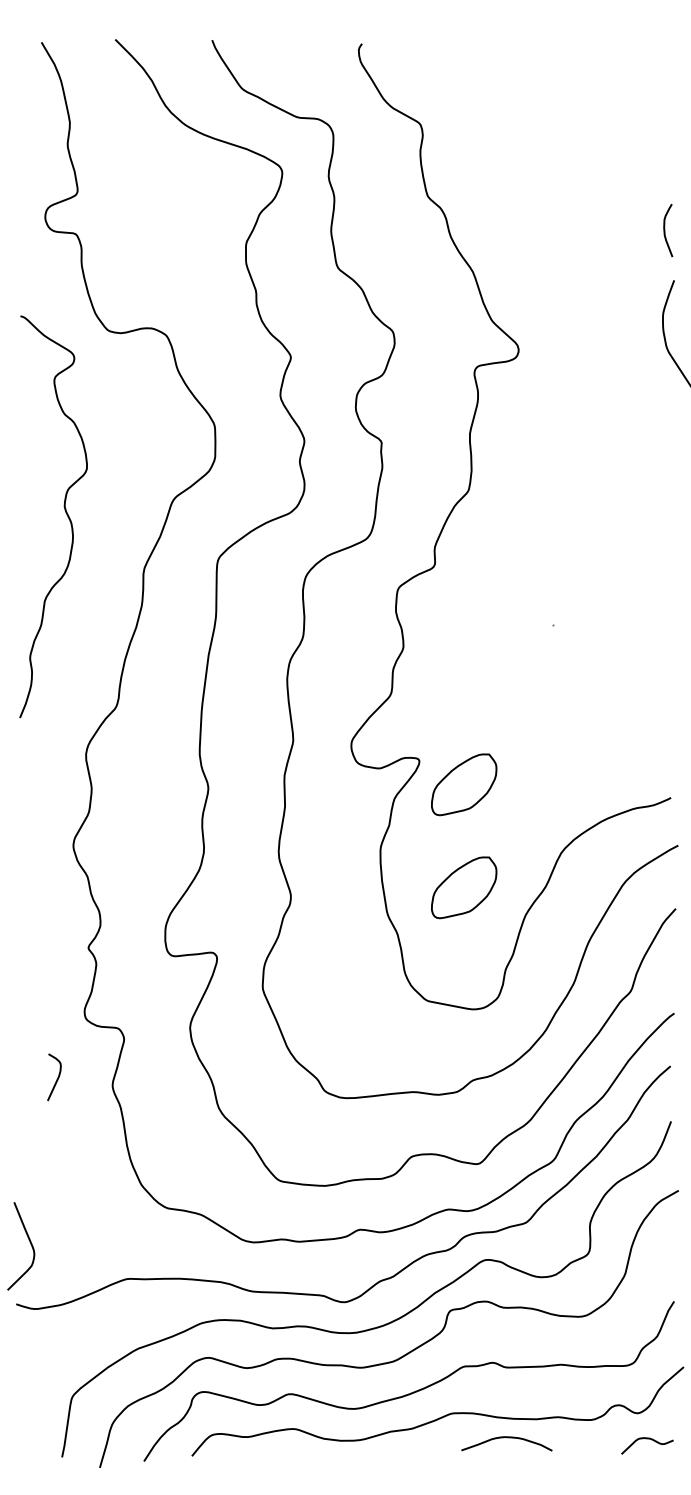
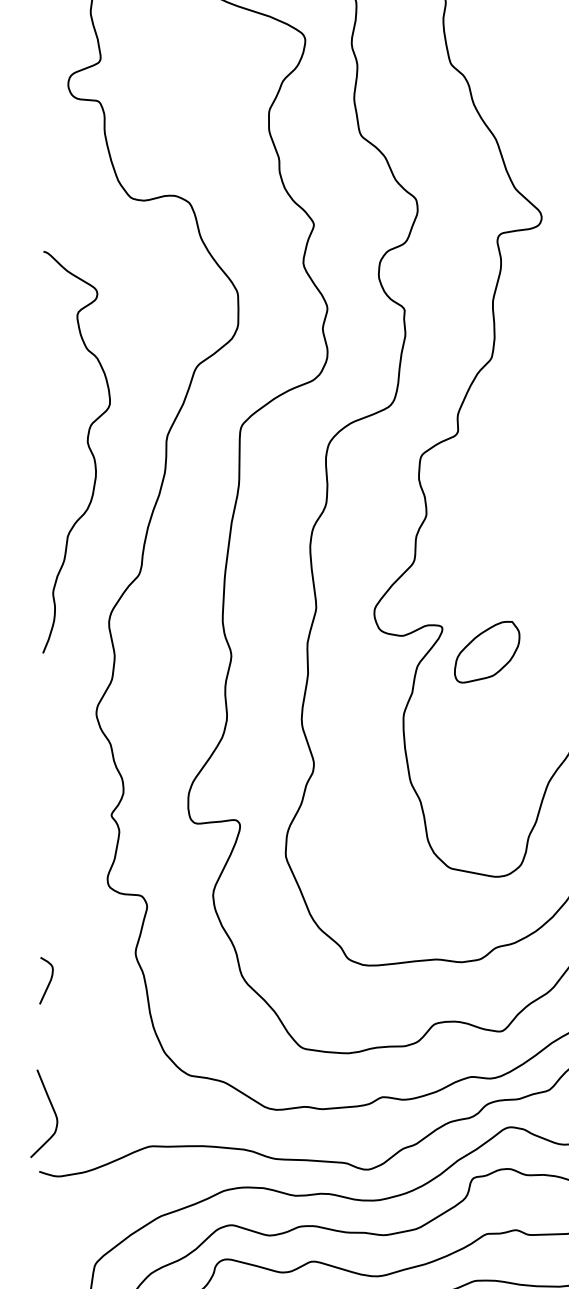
curve: (64, 510) -> (87, 445), moved
part: (464, 887) -> (487, 754), removed
curve: (56, 1079) -> (48, 982), moved

